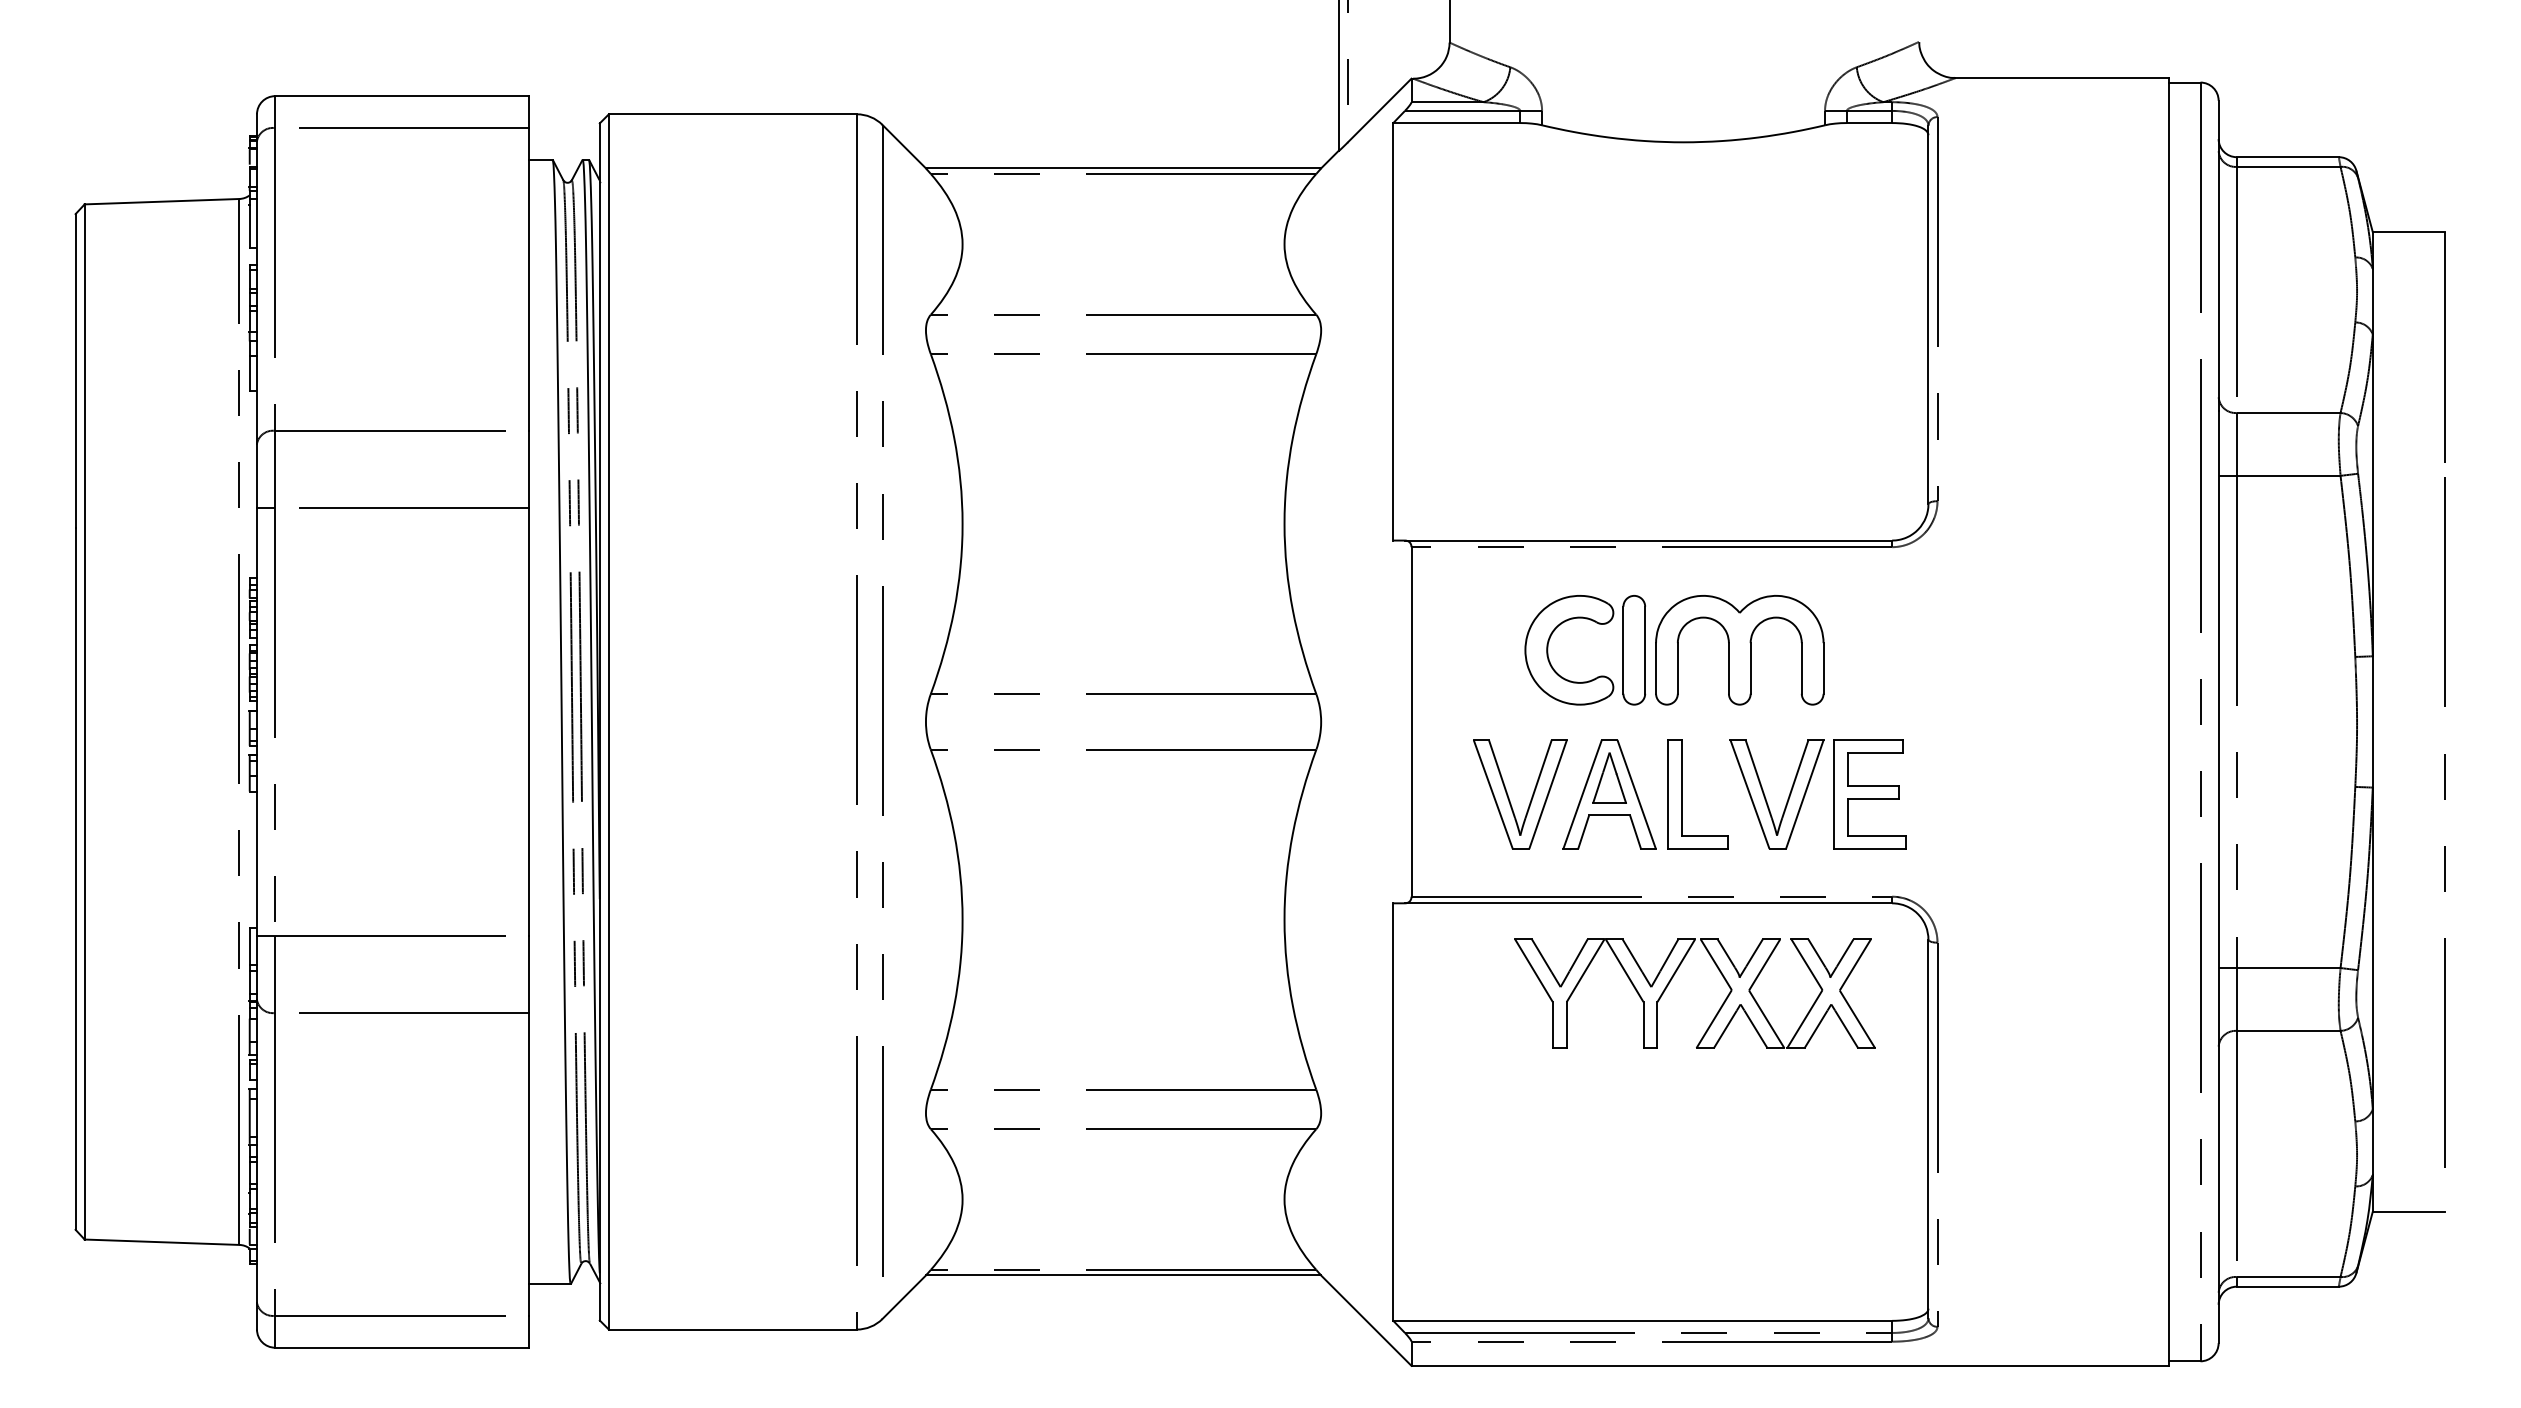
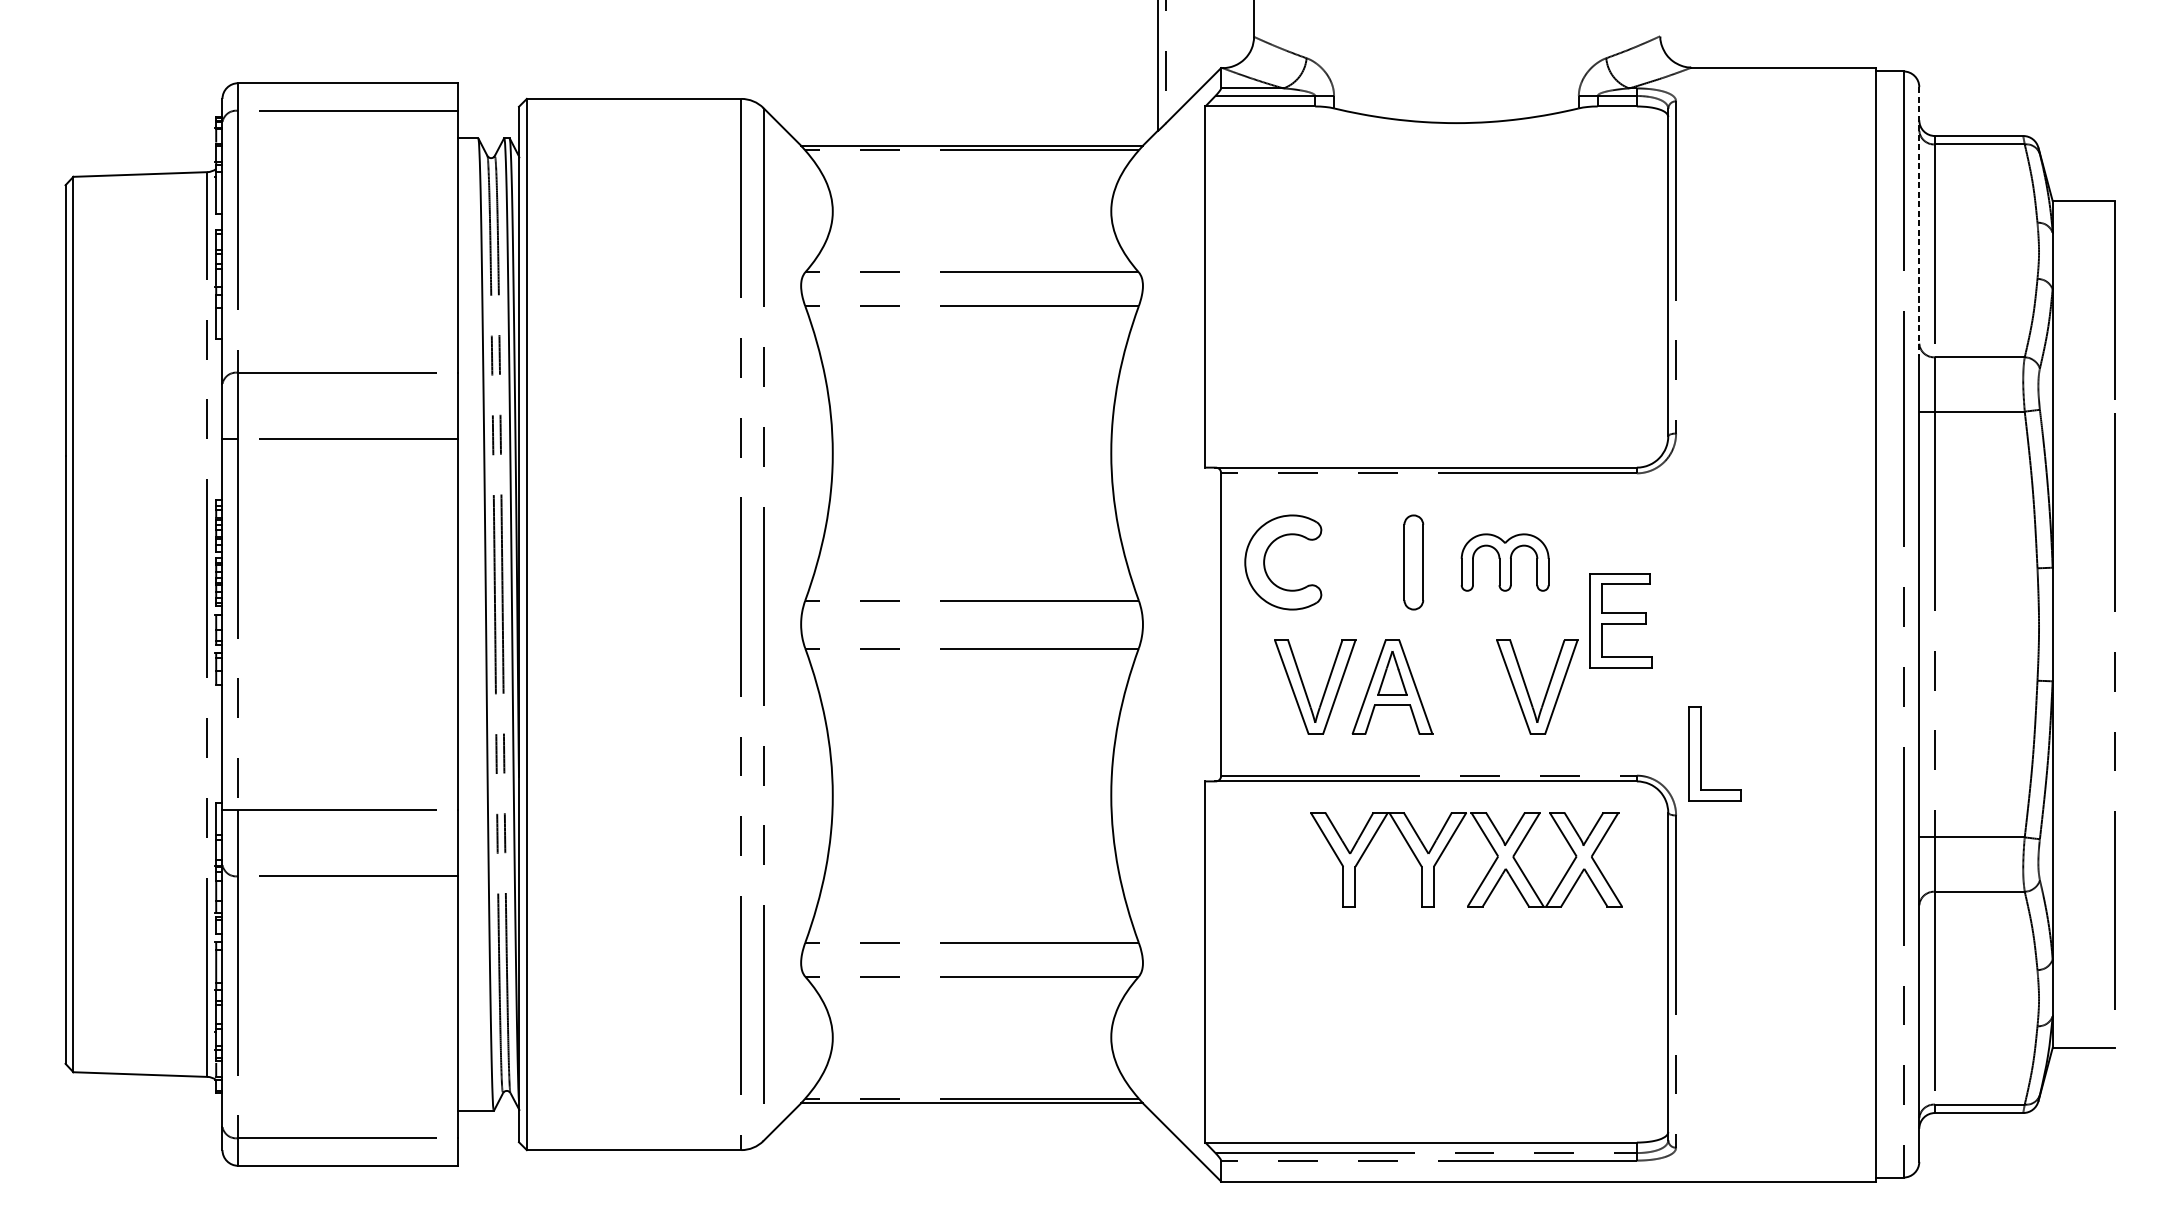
line: (2218, 256) -> (1919, 221), solid -> dashed
part: (1548, 650) -> (1265, 562), moved
part: (1739, 650) -> (1504, 562), size x0.6
part: (1682, 794) -> (1702, 753), moved
part: (1869, 794) -> (1620, 620), moved

